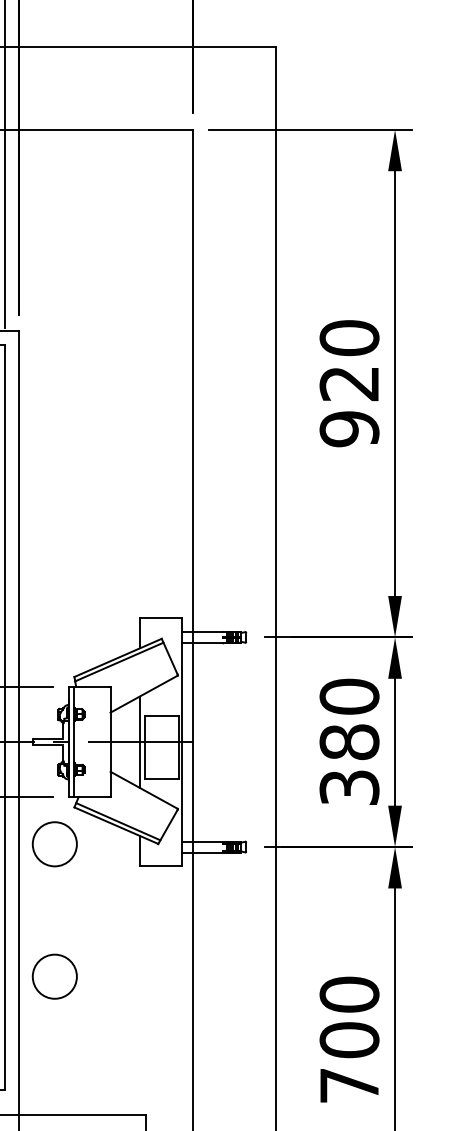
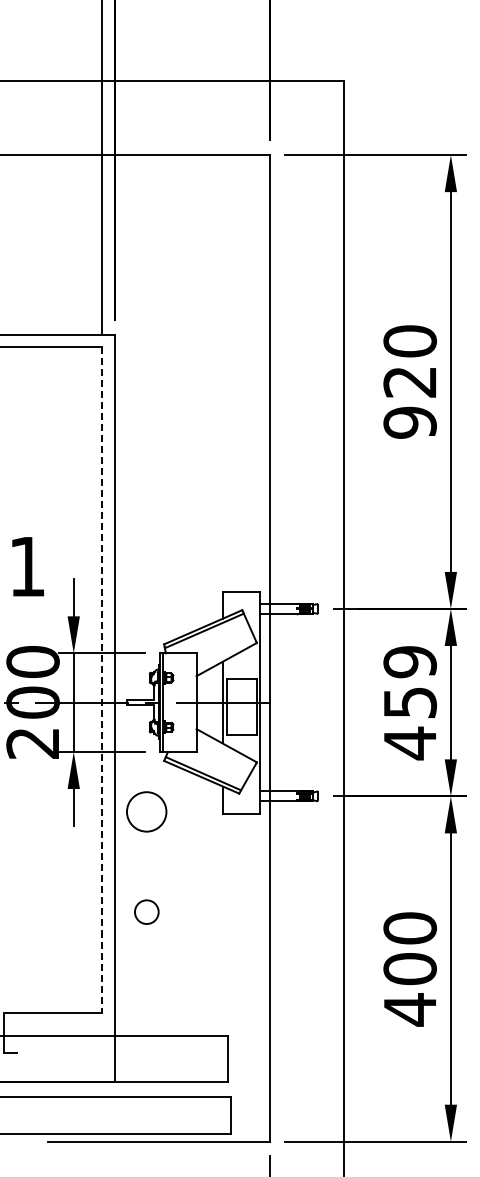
line: (5, 717) -> (102, 680), solid -> dashed
text: (348, 743) -> (409, 703), 380 -> 459
circle: (54, 843) -> (146, 811), moved
circle: (54, 975) -> (146, 911), size x0.6
text: (349, 1085) -> (410, 1009), 700 -> 400

